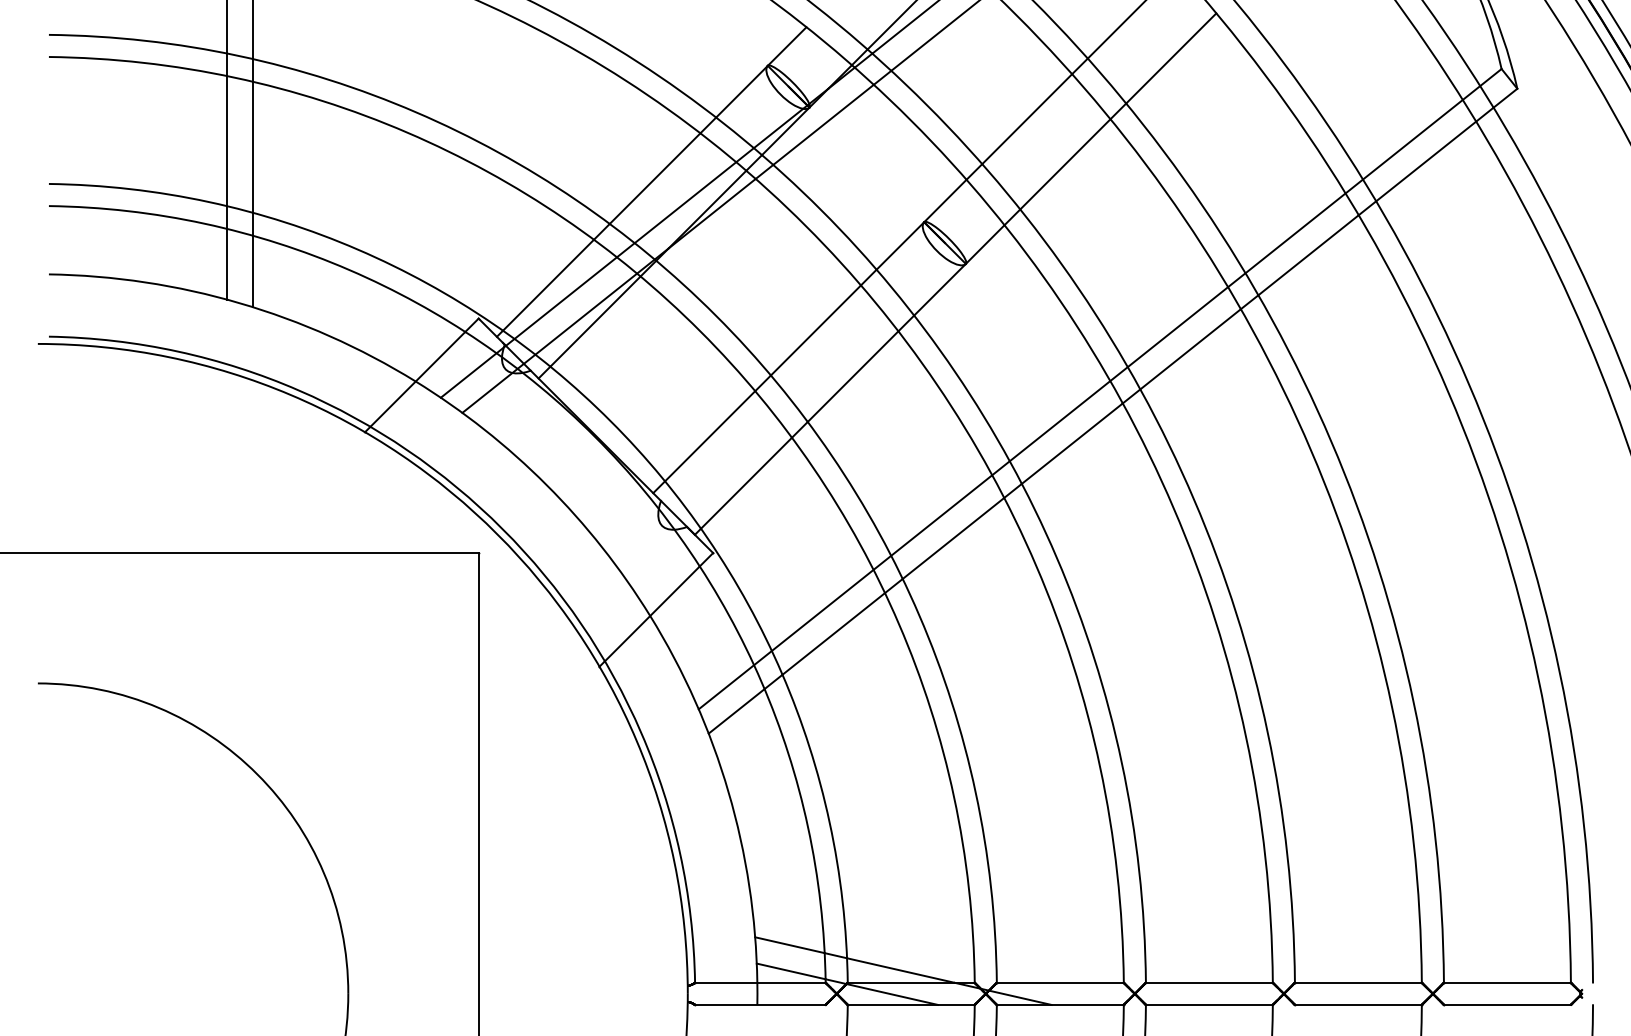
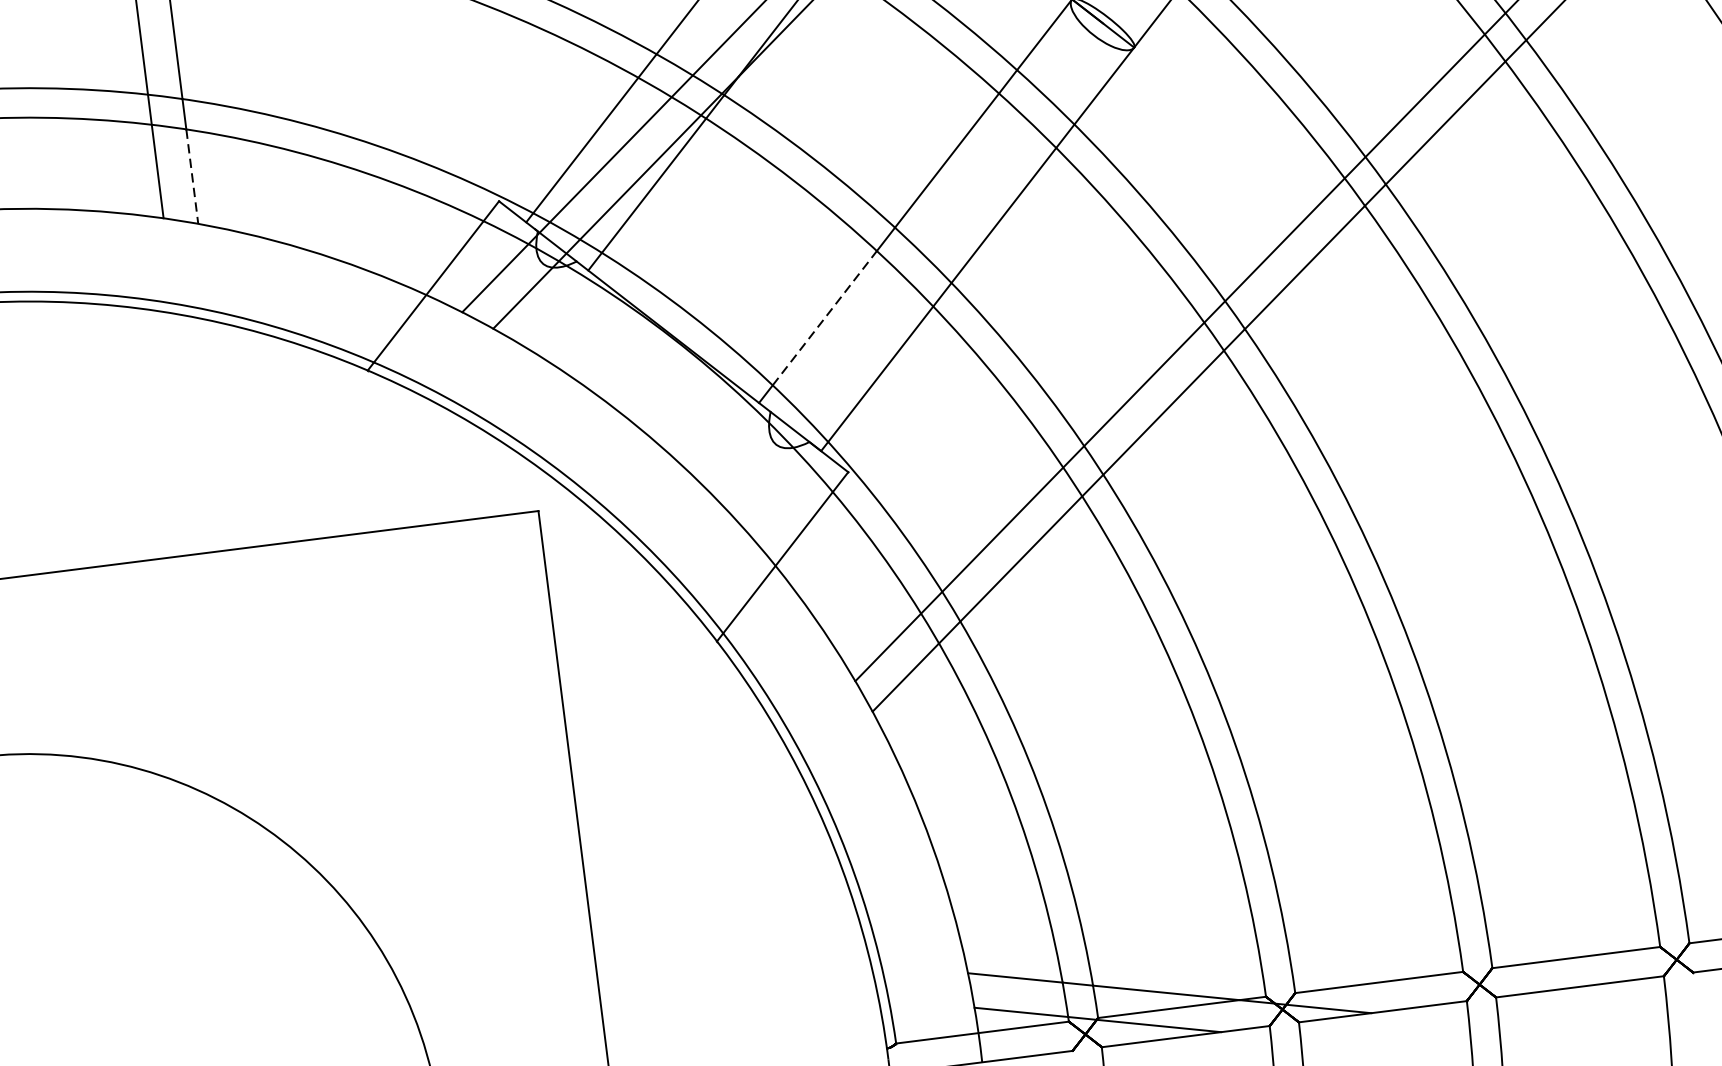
line: (252, 271) -> (192, 176), solid -> dashed
line: (710, 436) -> (825, 318), solid -> dashed

